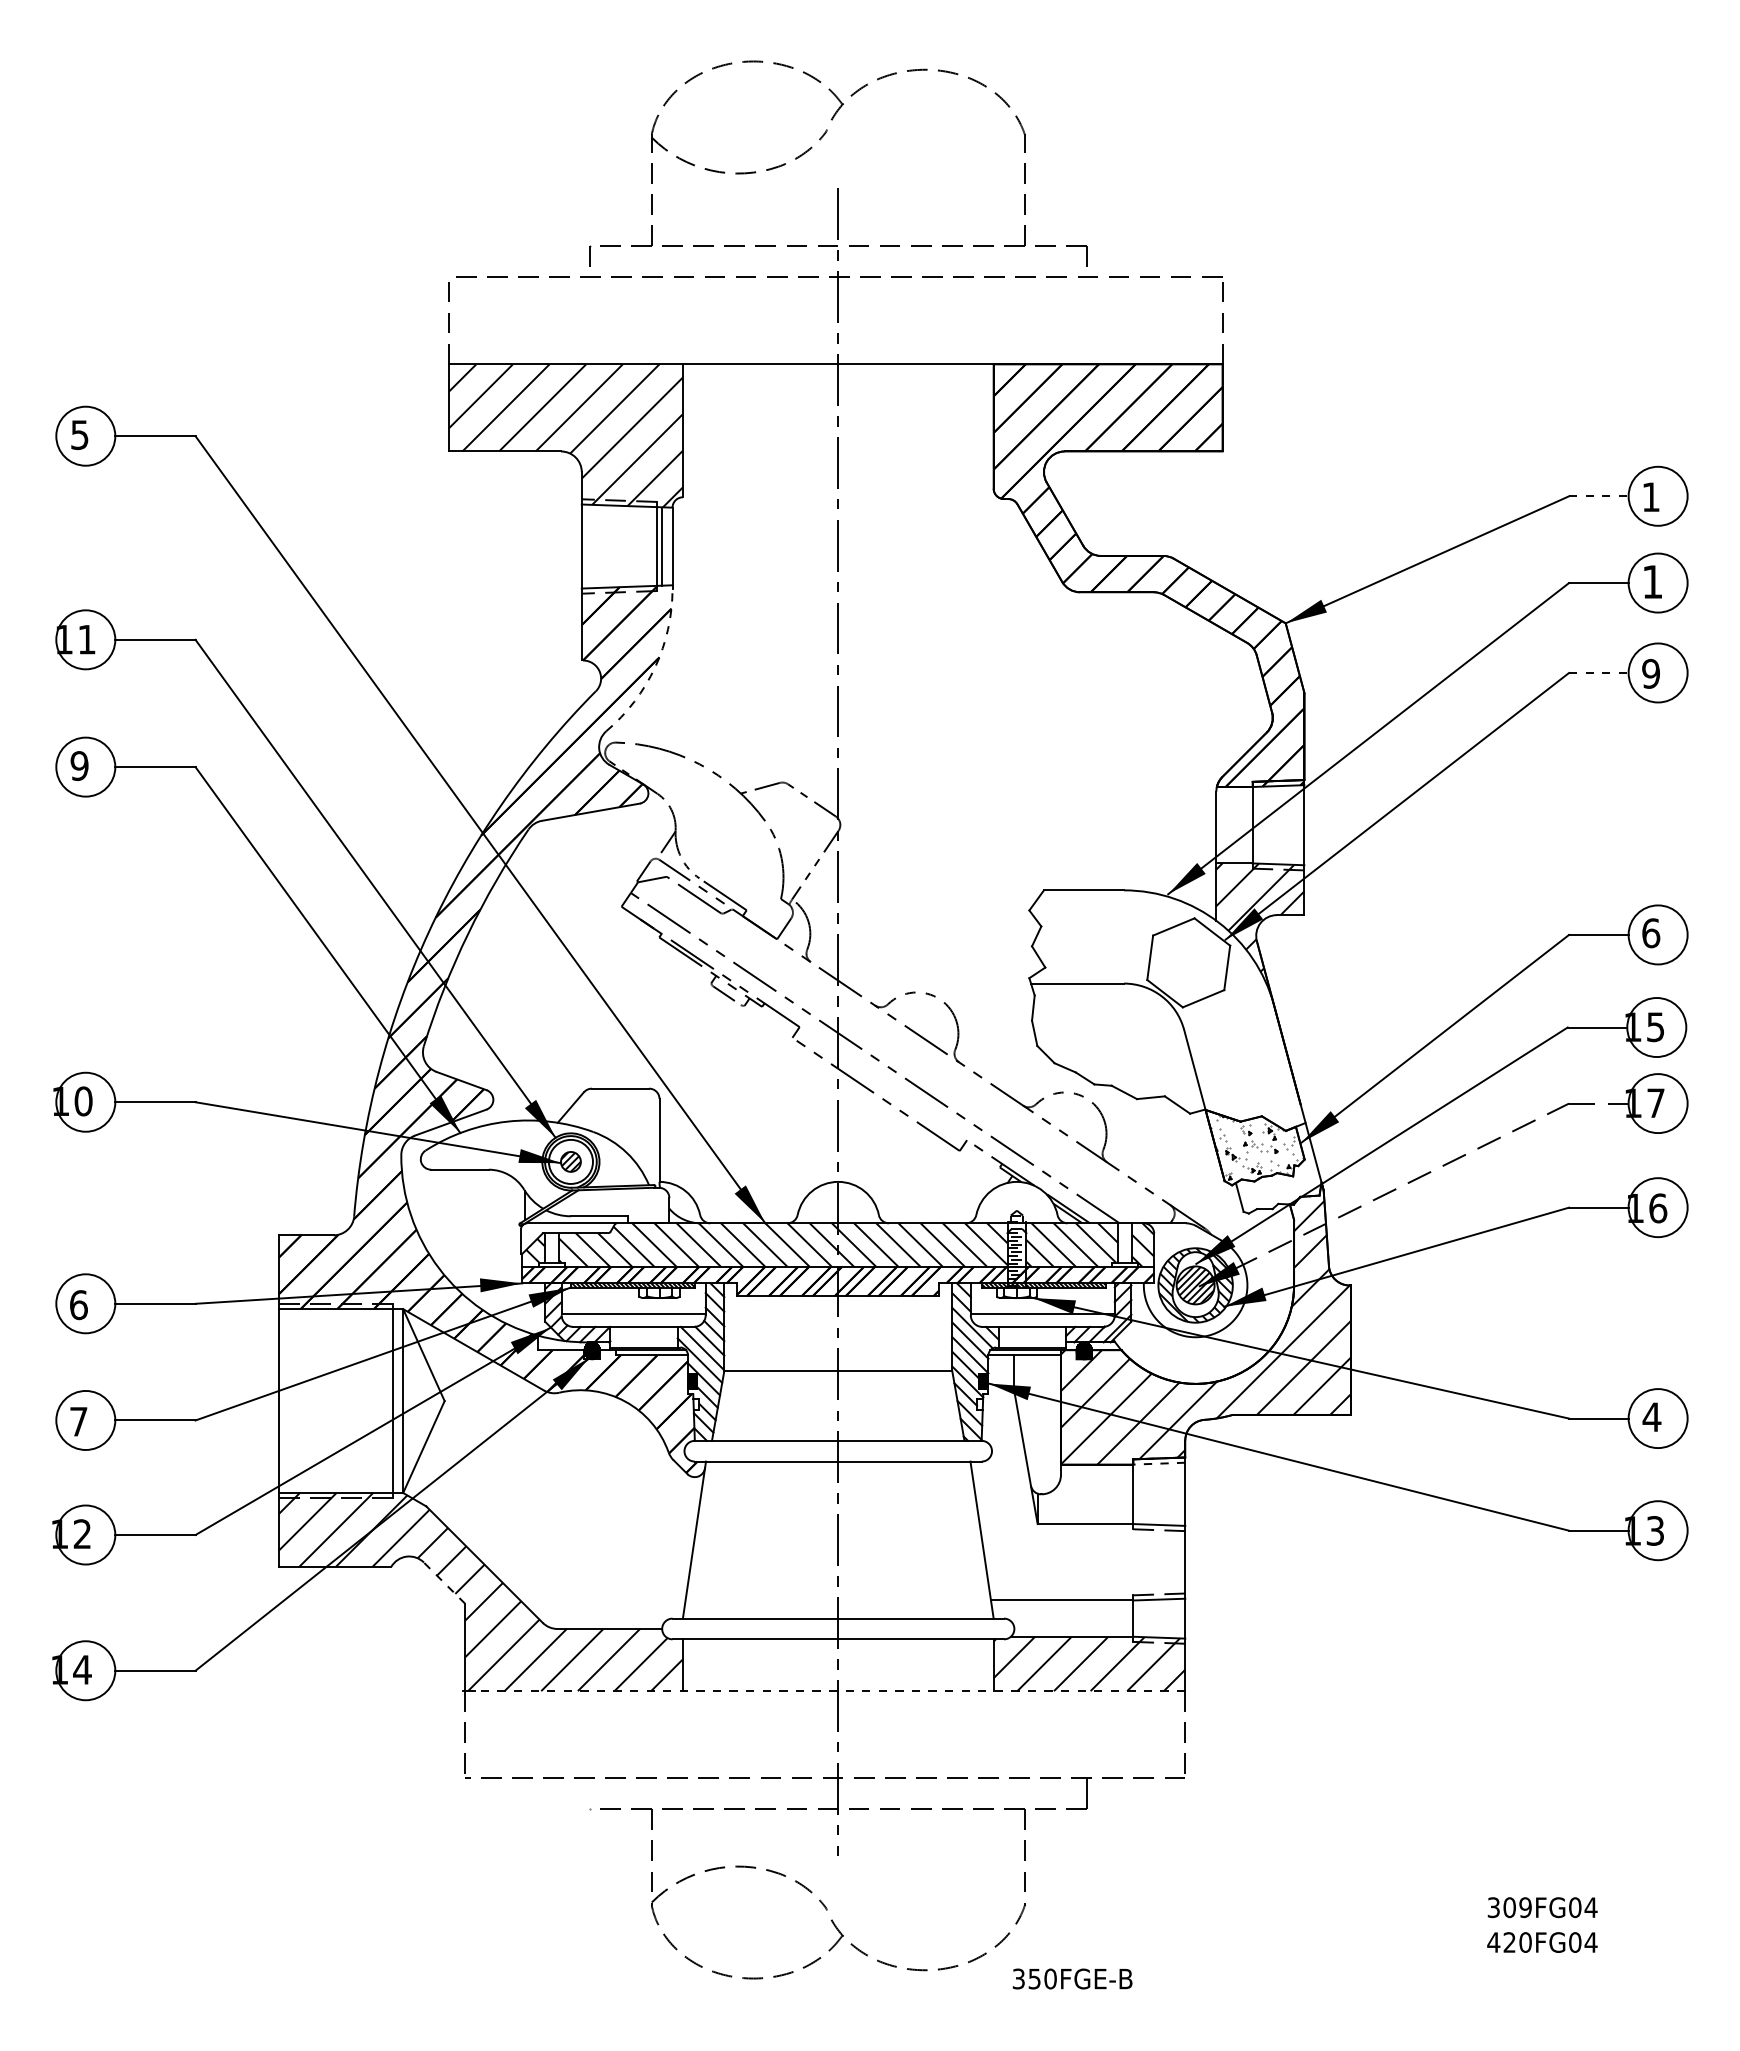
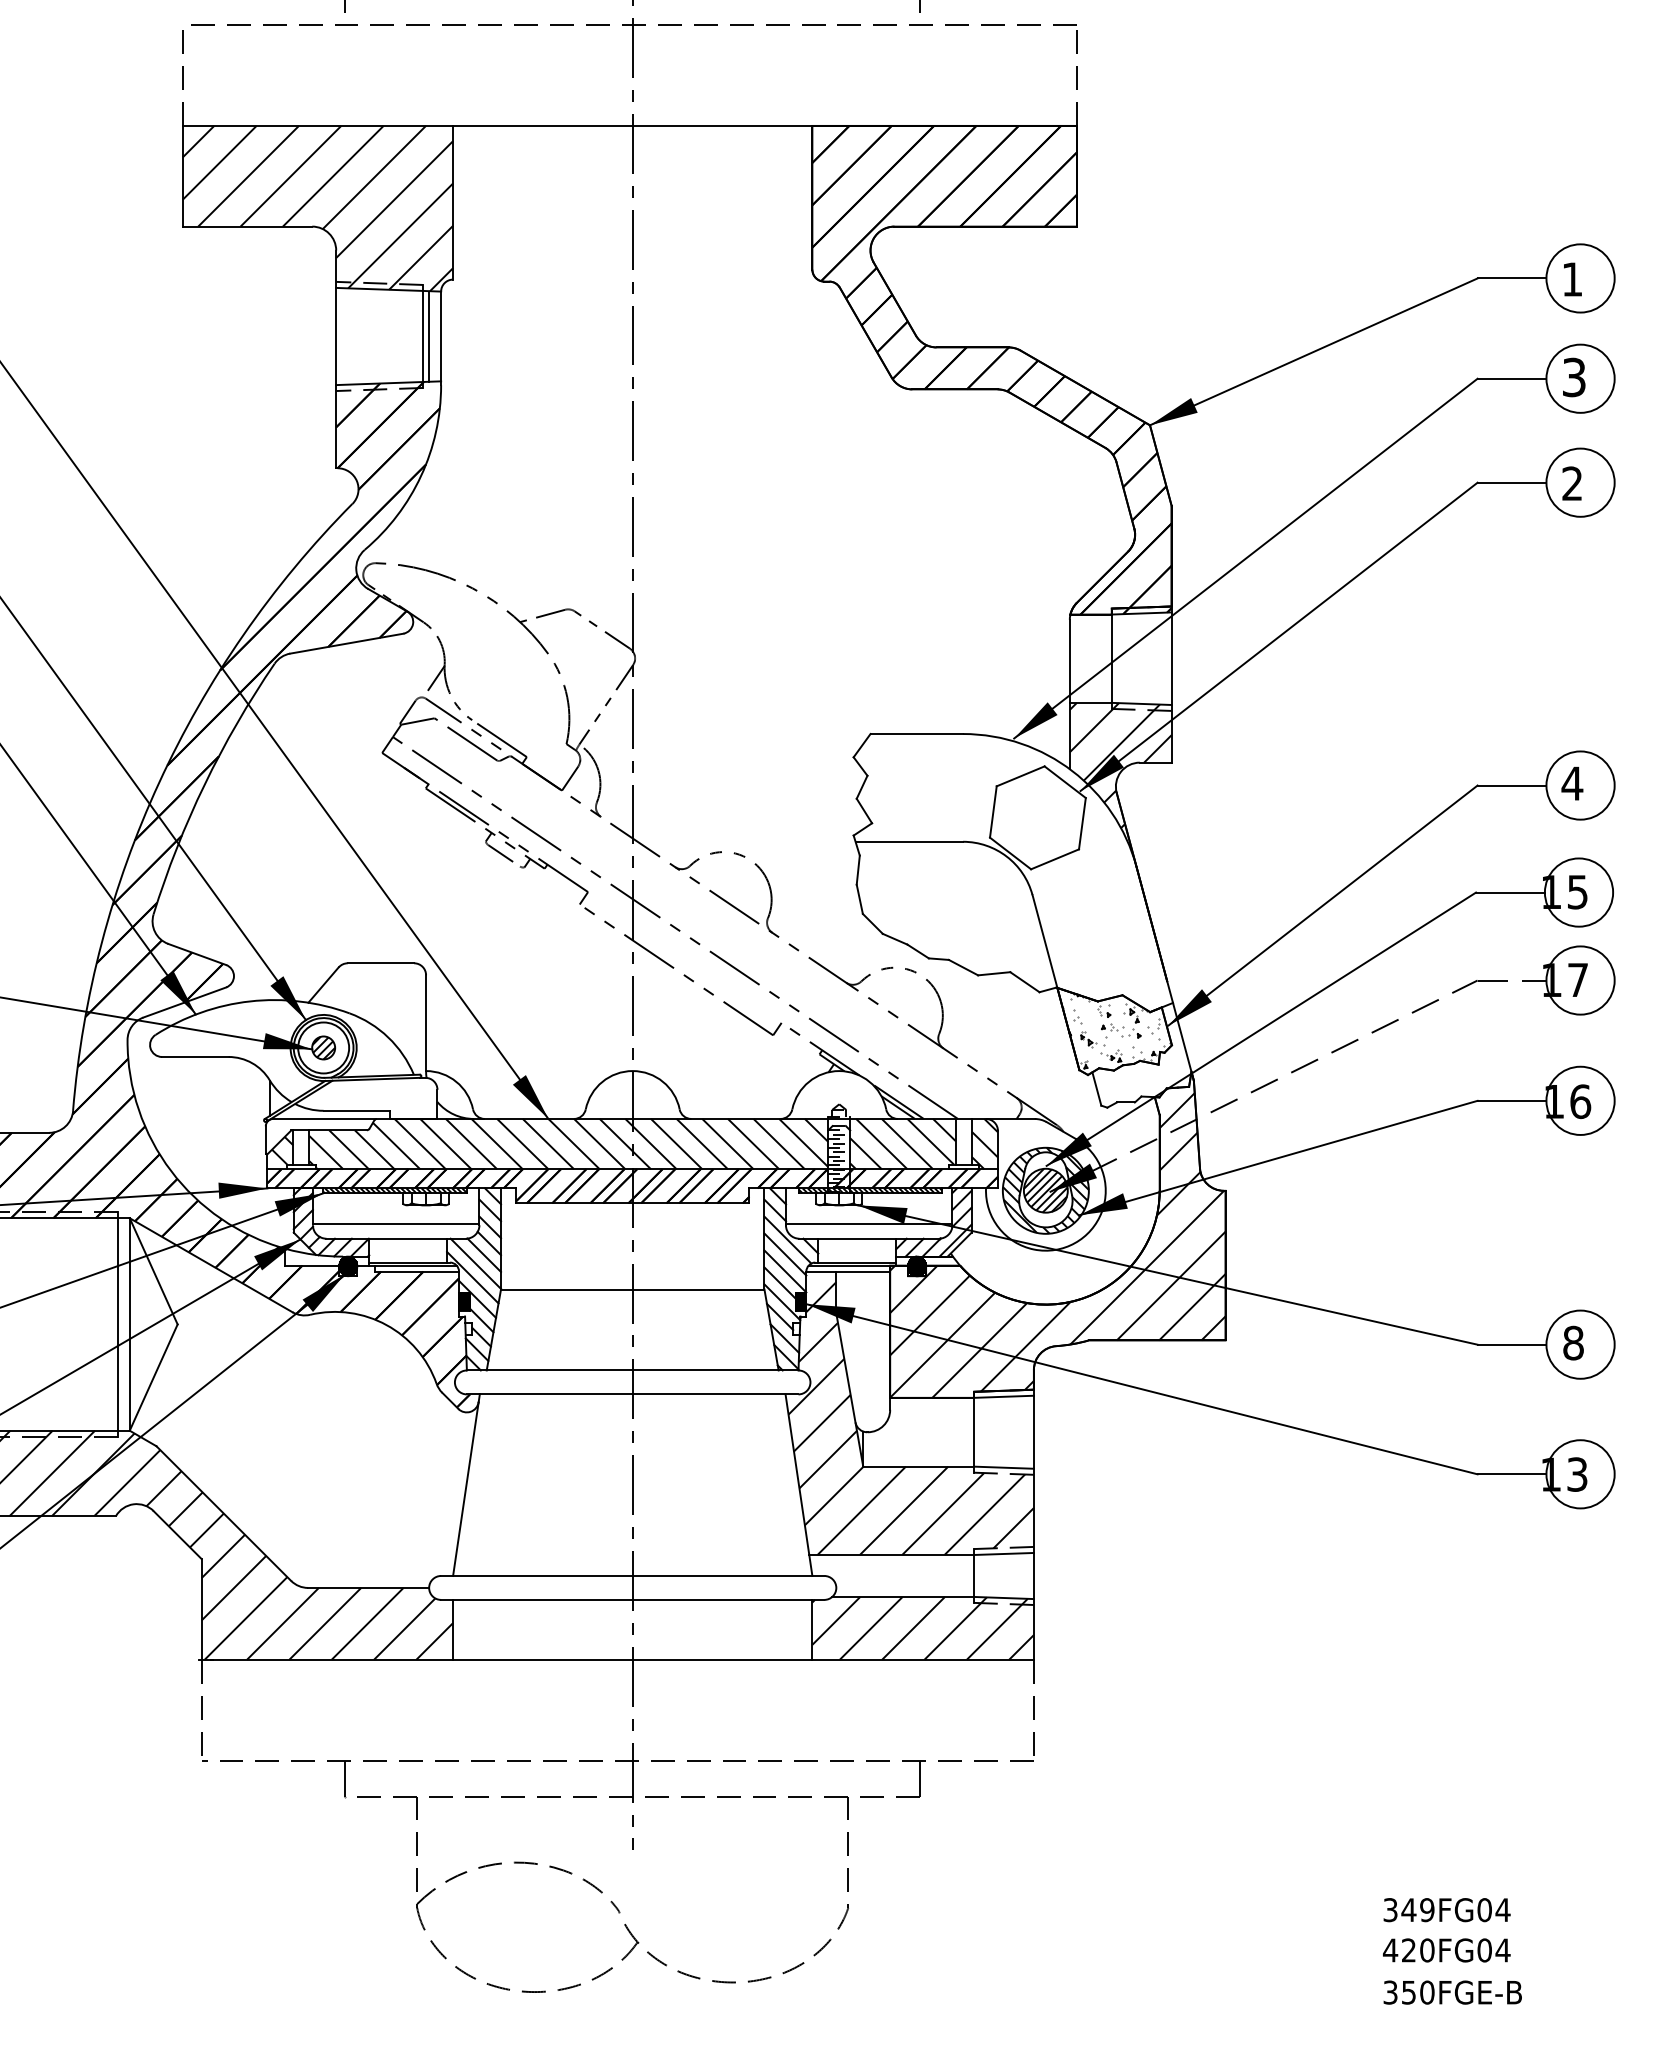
line: (1598, 496) -> (1511, 278), dashed -> solid
text: (1652, 582) -> (1574, 378), 1 -> 3
arc: (655, 667) -> (421, 476), dashed -> solid
line: (1598, 672) -> (1511, 482), dashed -> solid
text: (1650, 673) -> (1571, 483), 9 -> 2
text: (1650, 933) -> (1571, 783), 6 -> 4
text: (1651, 1417) -> (1572, 1343), 4 -> 8
line: (1159, 1463) -> (1004, 1396), dashed -> solid
hatch: (1079, 1482) -> (911, 1418), added
line: (444, 1582) -> (177, 1534), dashed -> solid
line: (825, 1691) -> (617, 1660), dashed -> solid
line: (589, 1793) -> (345, 1778), added
text: (1509, 1907) -> (1408, 1909), 309FG04 -> 349FG04
text: (1072, 1978) -> (1452, 1992), moved

